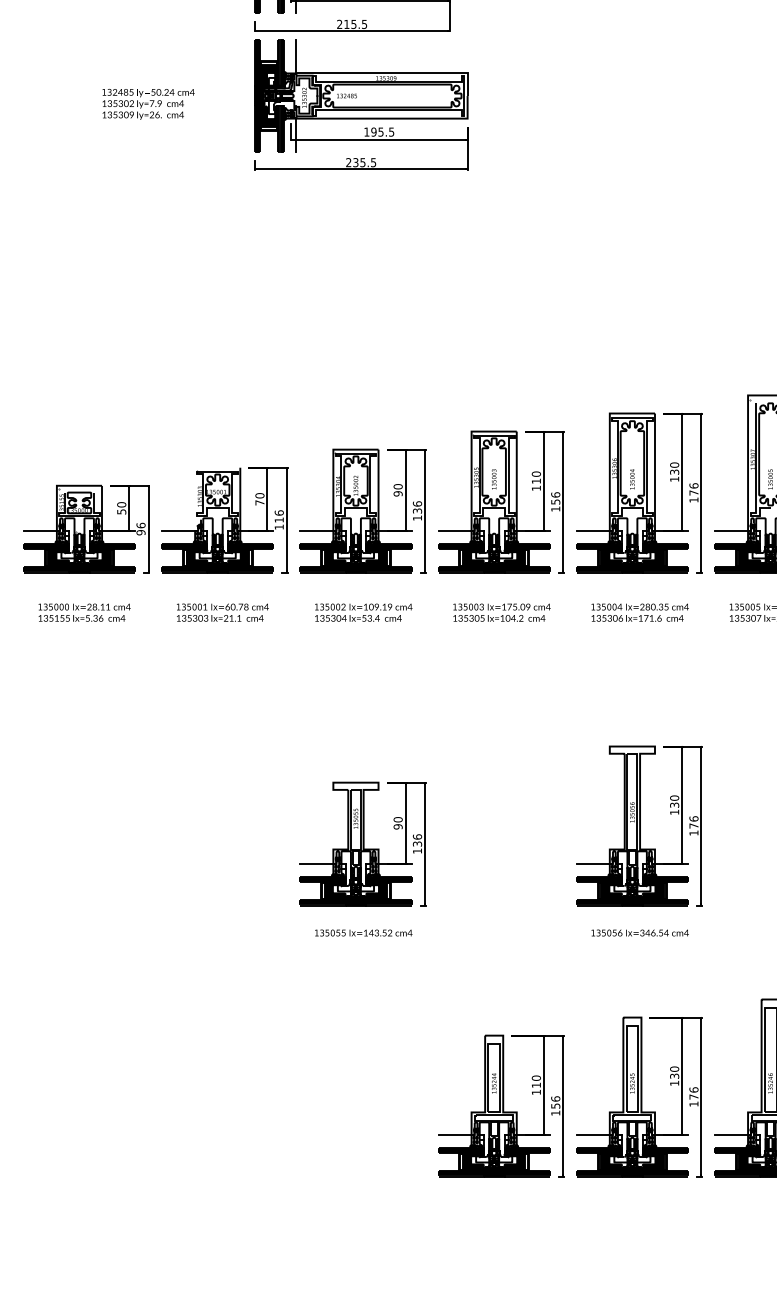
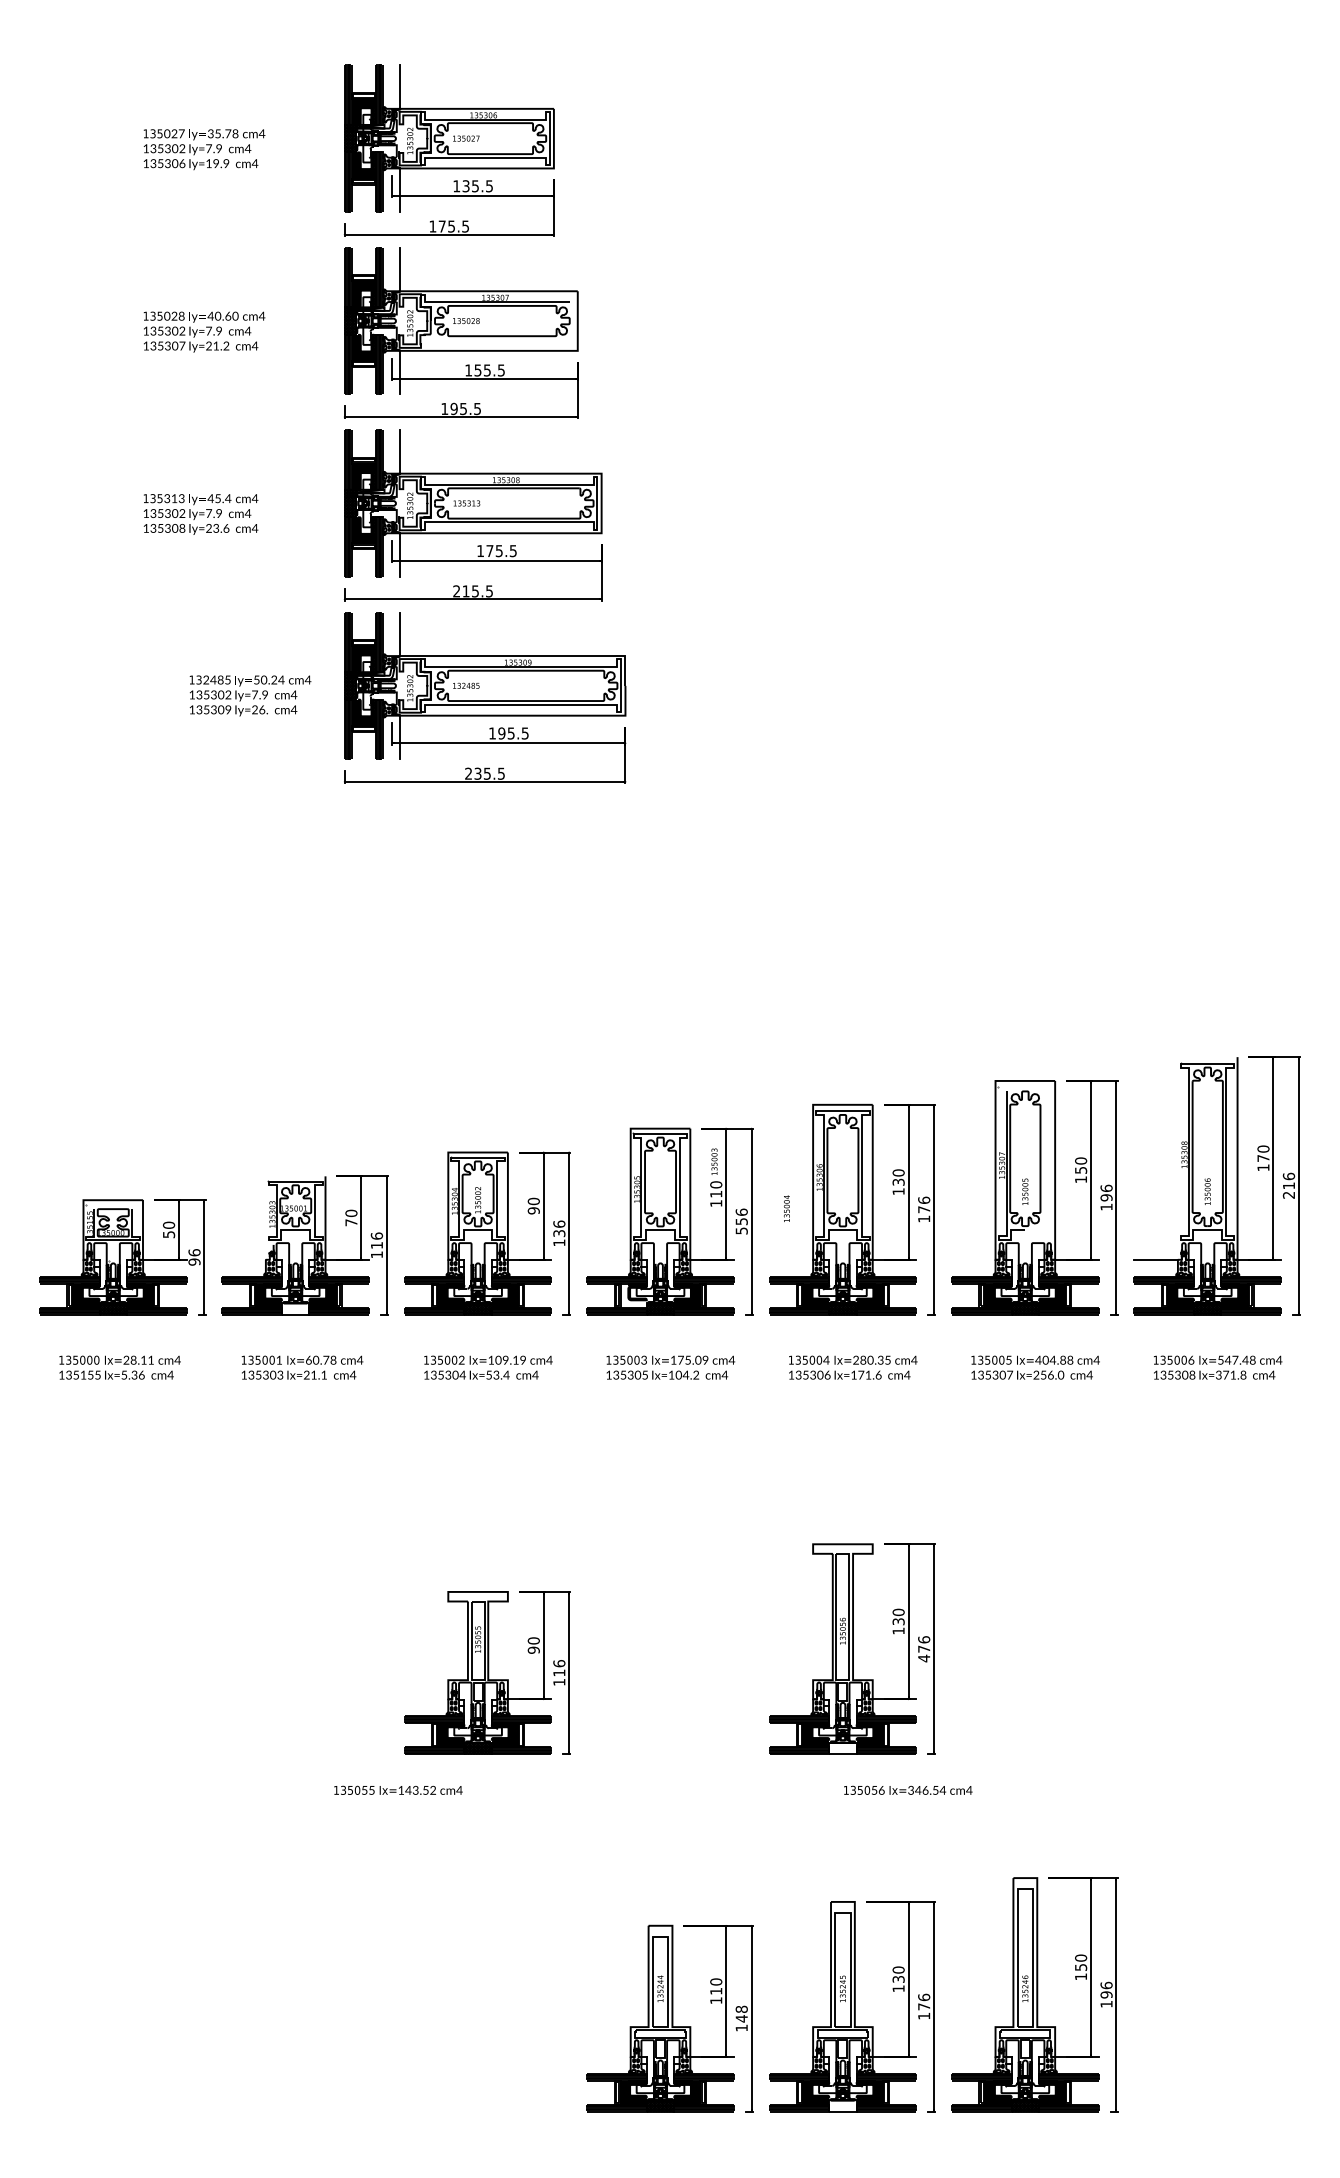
text: (148, 104) -> (250, 695), moved
text: (494, 479) -> (714, 1161), moved
text: (632, 479) -> (786, 1208), moved
text: (555, 508) -> (741, 1230), 156 -> 556
line: (39, 530) -> (60, 1259), removed
line: (178, 530) -> (243, 1259), removed
line: (316, 530) -> (425, 1259), removed
line: (454, 530) -> (608, 1259), removed
line: (592, 530) -> (790, 1259), removed
line: (731, 530) -> (973, 1259), removed
hatch: (473, 558) -> (633, 1295), removed
hatch: (217, 567) -> (295, 1308), removed
text: (694, 833) -> (924, 1658), 176 -> 476
text: (417, 843) -> (559, 1672), 136 -> 116
line: (316, 864) -> (425, 1699), removed
line: (592, 864) -> (790, 1699), removed
hatch: (632, 901) -> (842, 1748), removed
text: (363, 932) -> (398, 1789), moved
text: (640, 932) -> (908, 1789), moved
text: (555, 1102) -> (741, 2013), 156 -> 148
line: (454, 1134) -> (608, 2056), removed
line: (592, 1134) -> (790, 2056), removed
line: (731, 1134) -> (973, 2056), removed
hatch: (632, 1171) -> (842, 2105), removed

